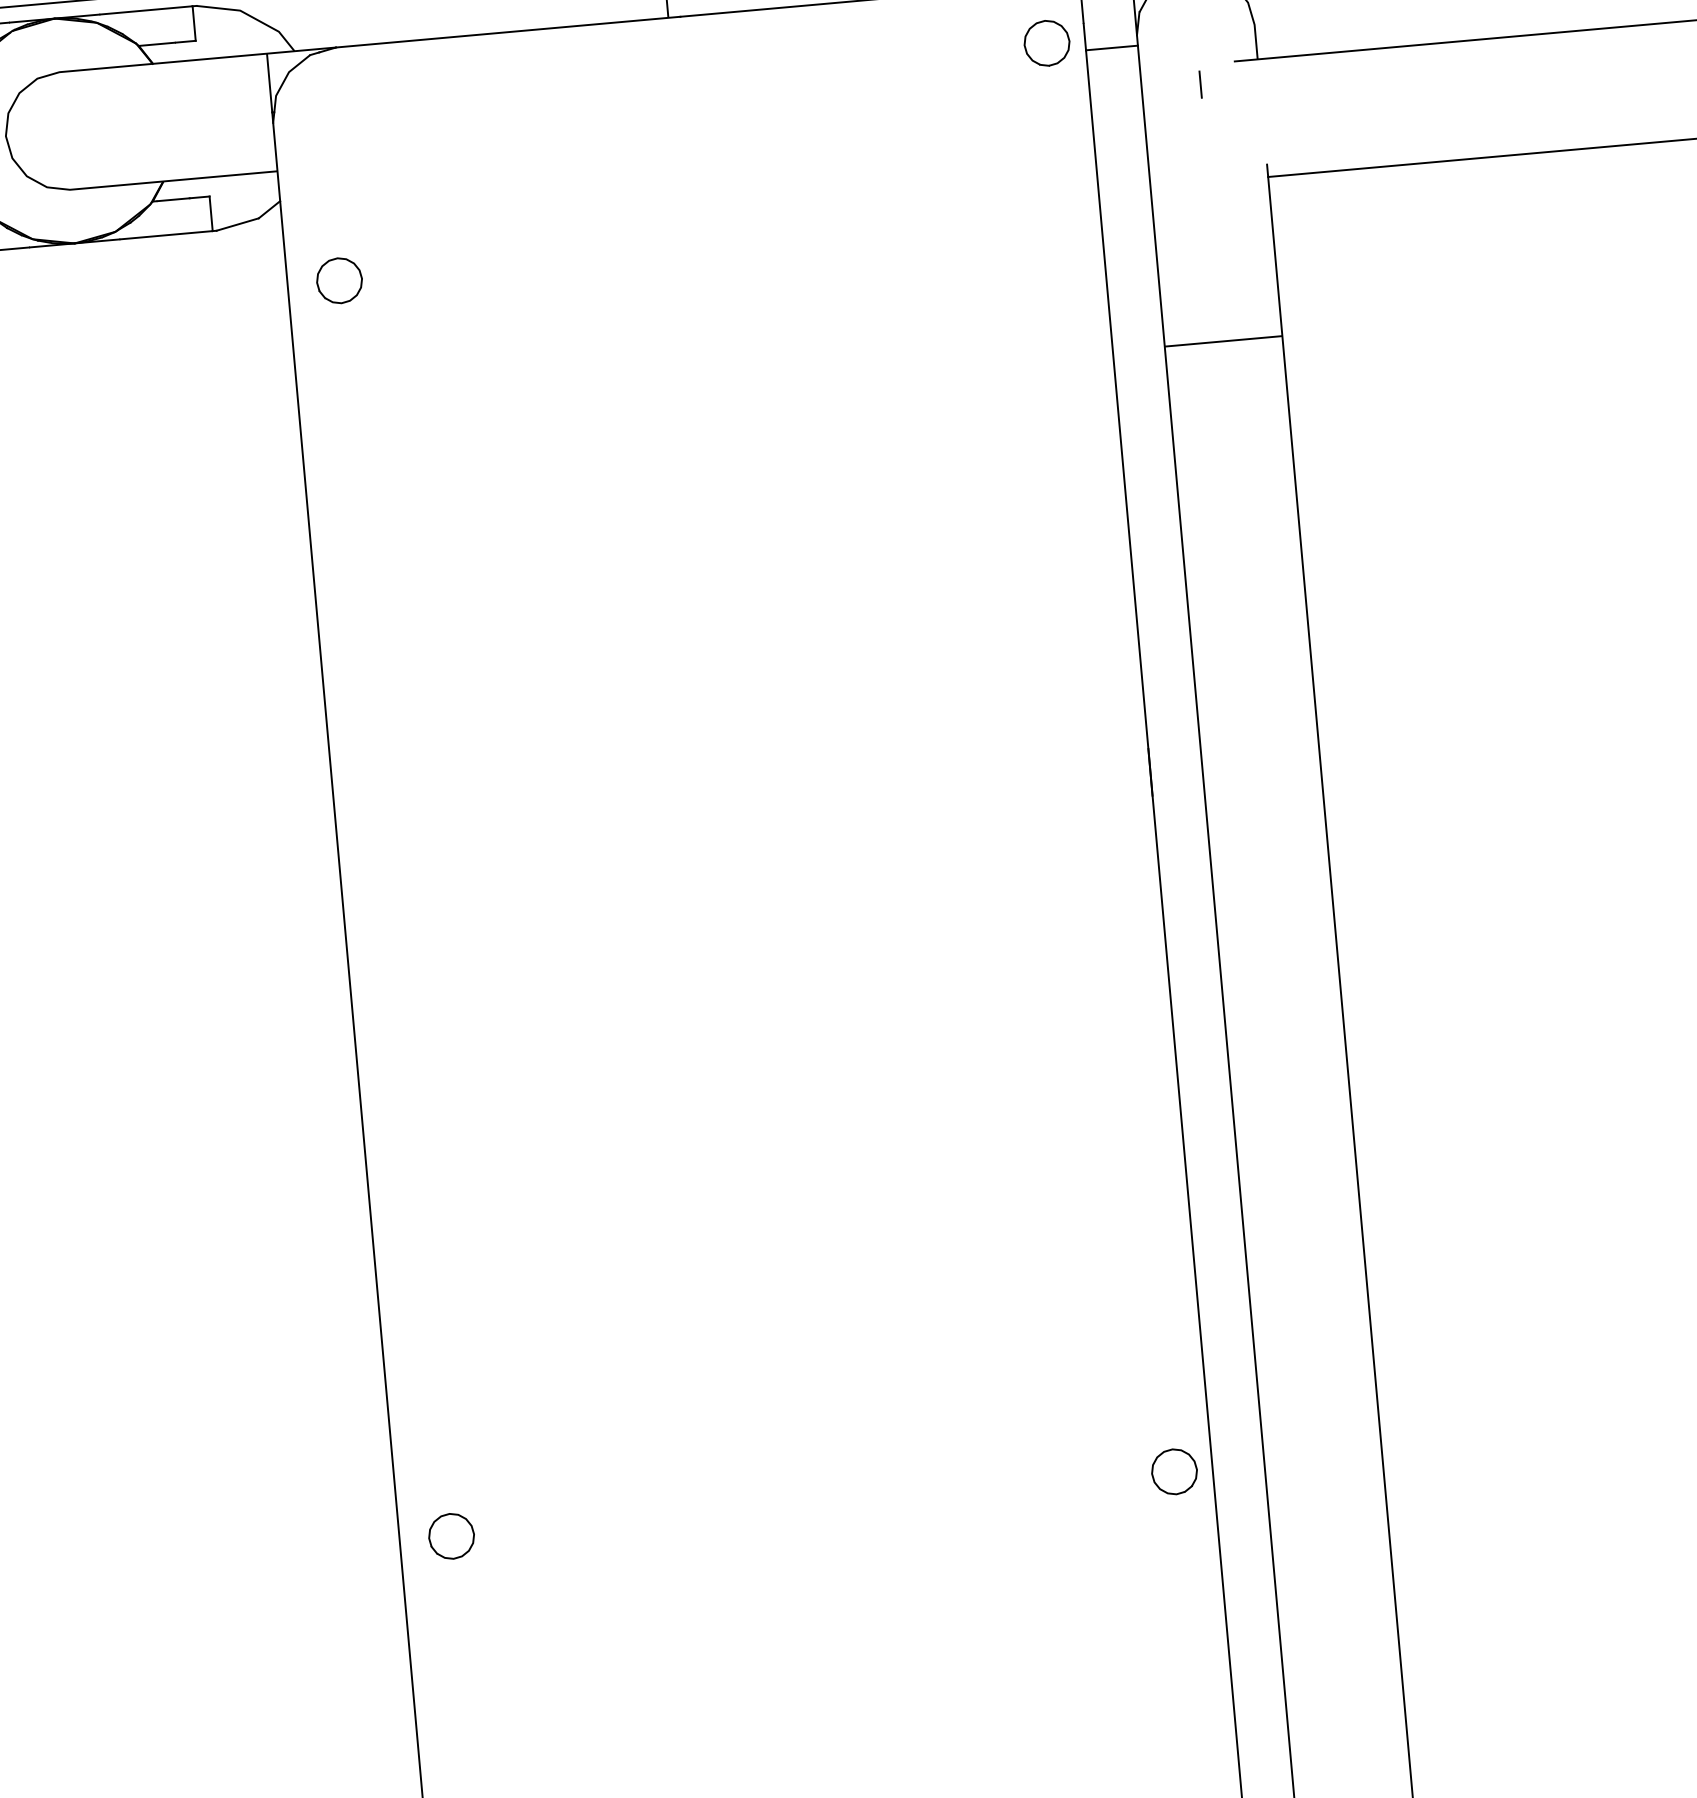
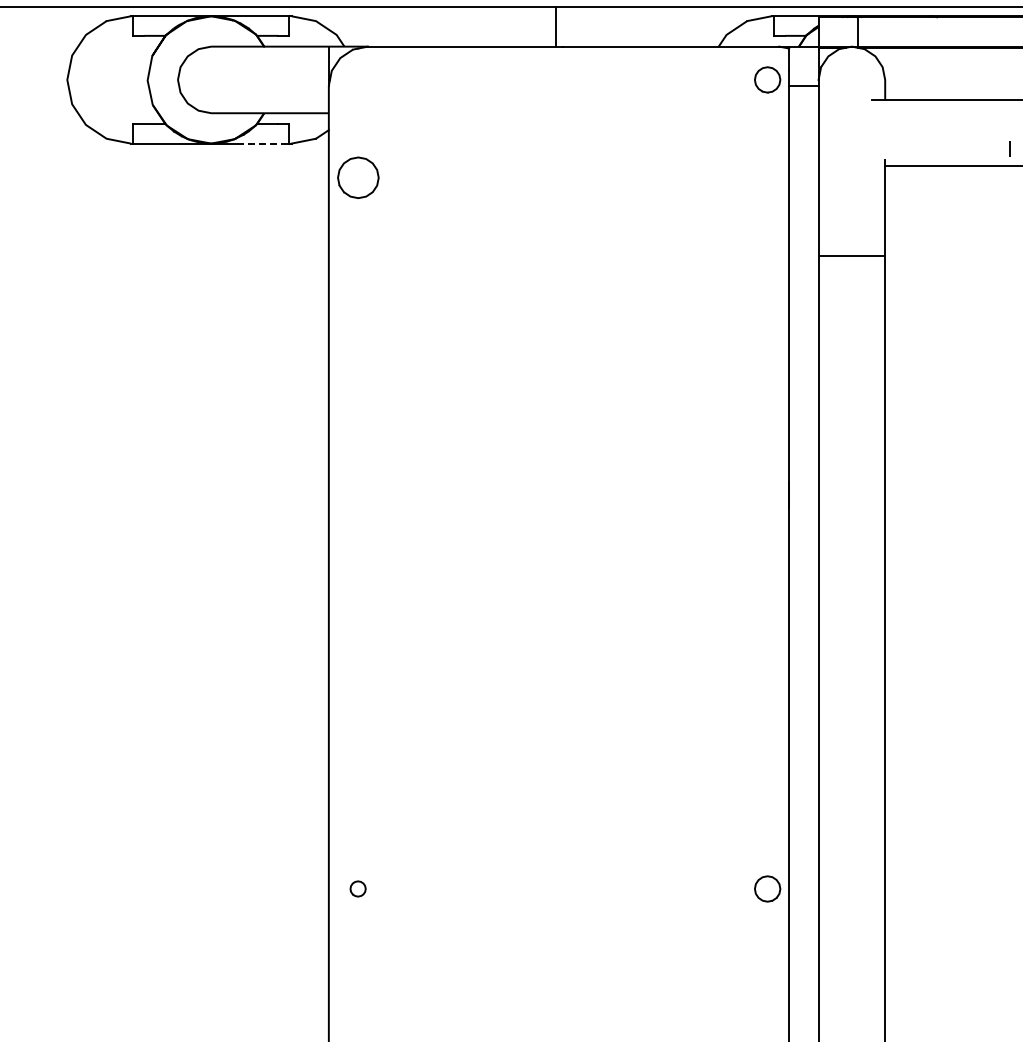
line: (1199, 84) -> (1009, 148), moved
line: (166, 234) -> (263, 143), solid -> dashed
part: (338, 280) -> (357, 177), size x1.6
part: (450, 1535) -> (357, 888), size x0.6

